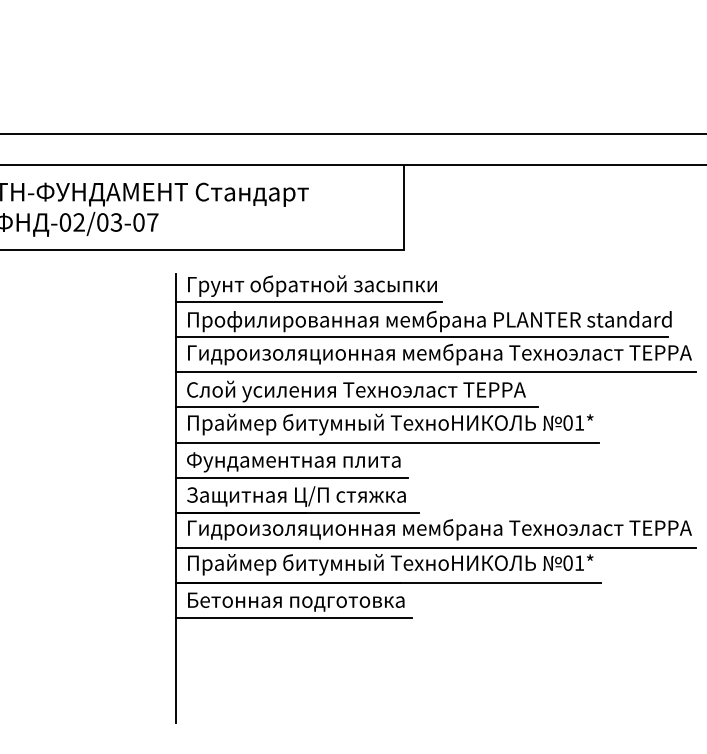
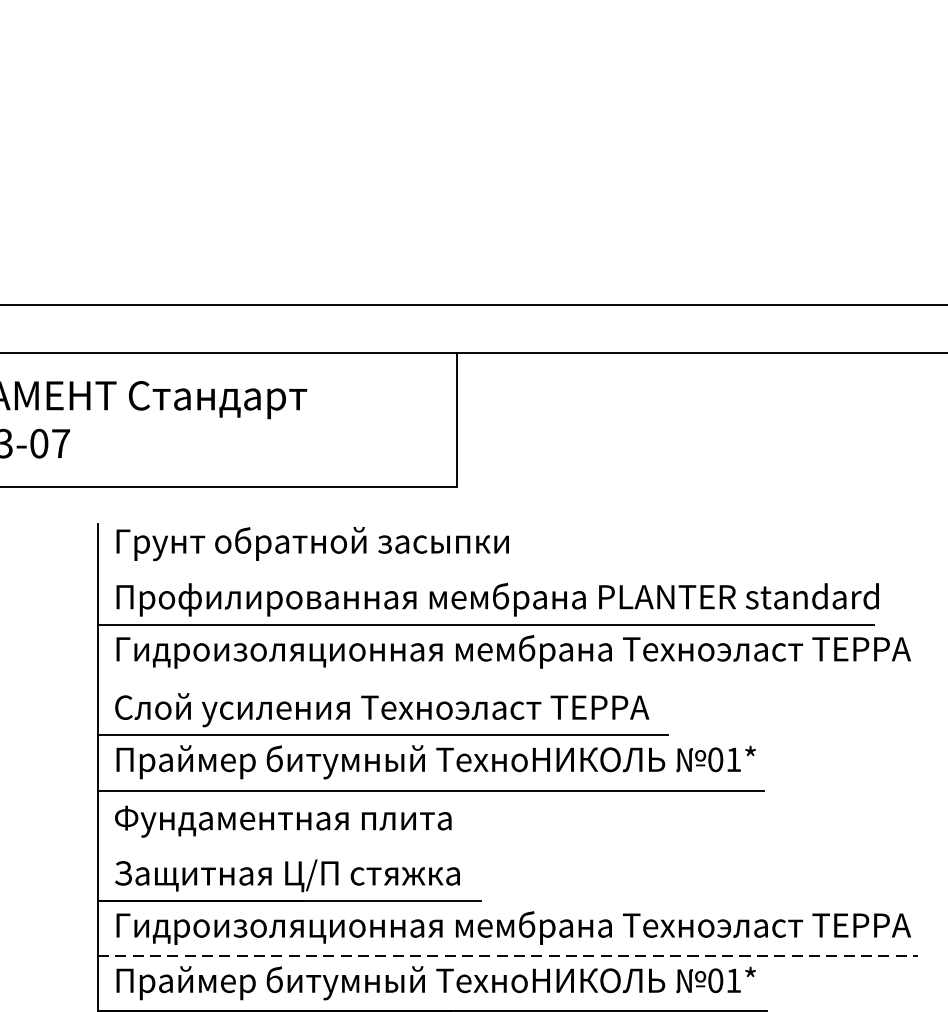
line: (308, 302) -> (306, 569), removed
line: (436, 372) -> (508, 680), removed
line: (291, 477) -> (279, 845), removed
line: (436, 547) -> (508, 955), solid -> dashed

